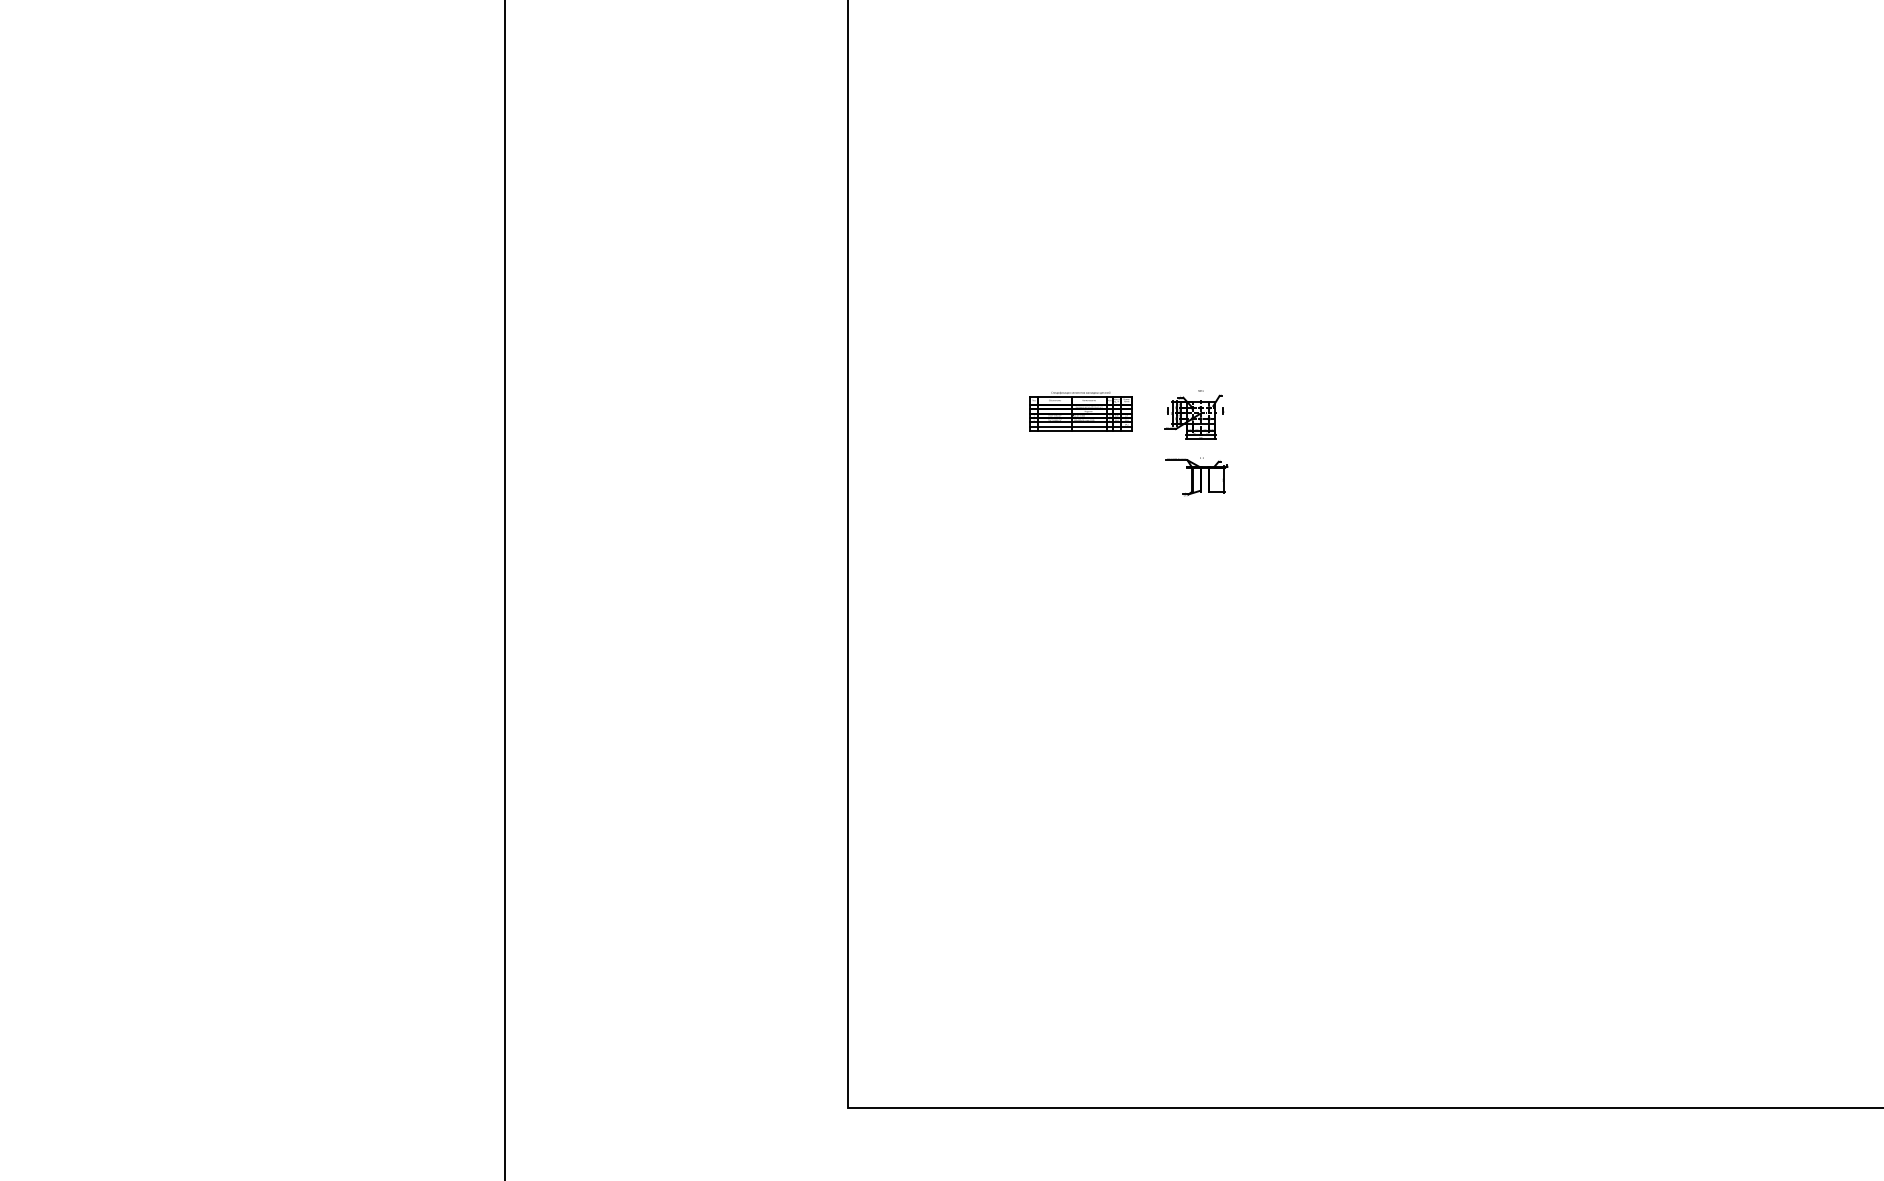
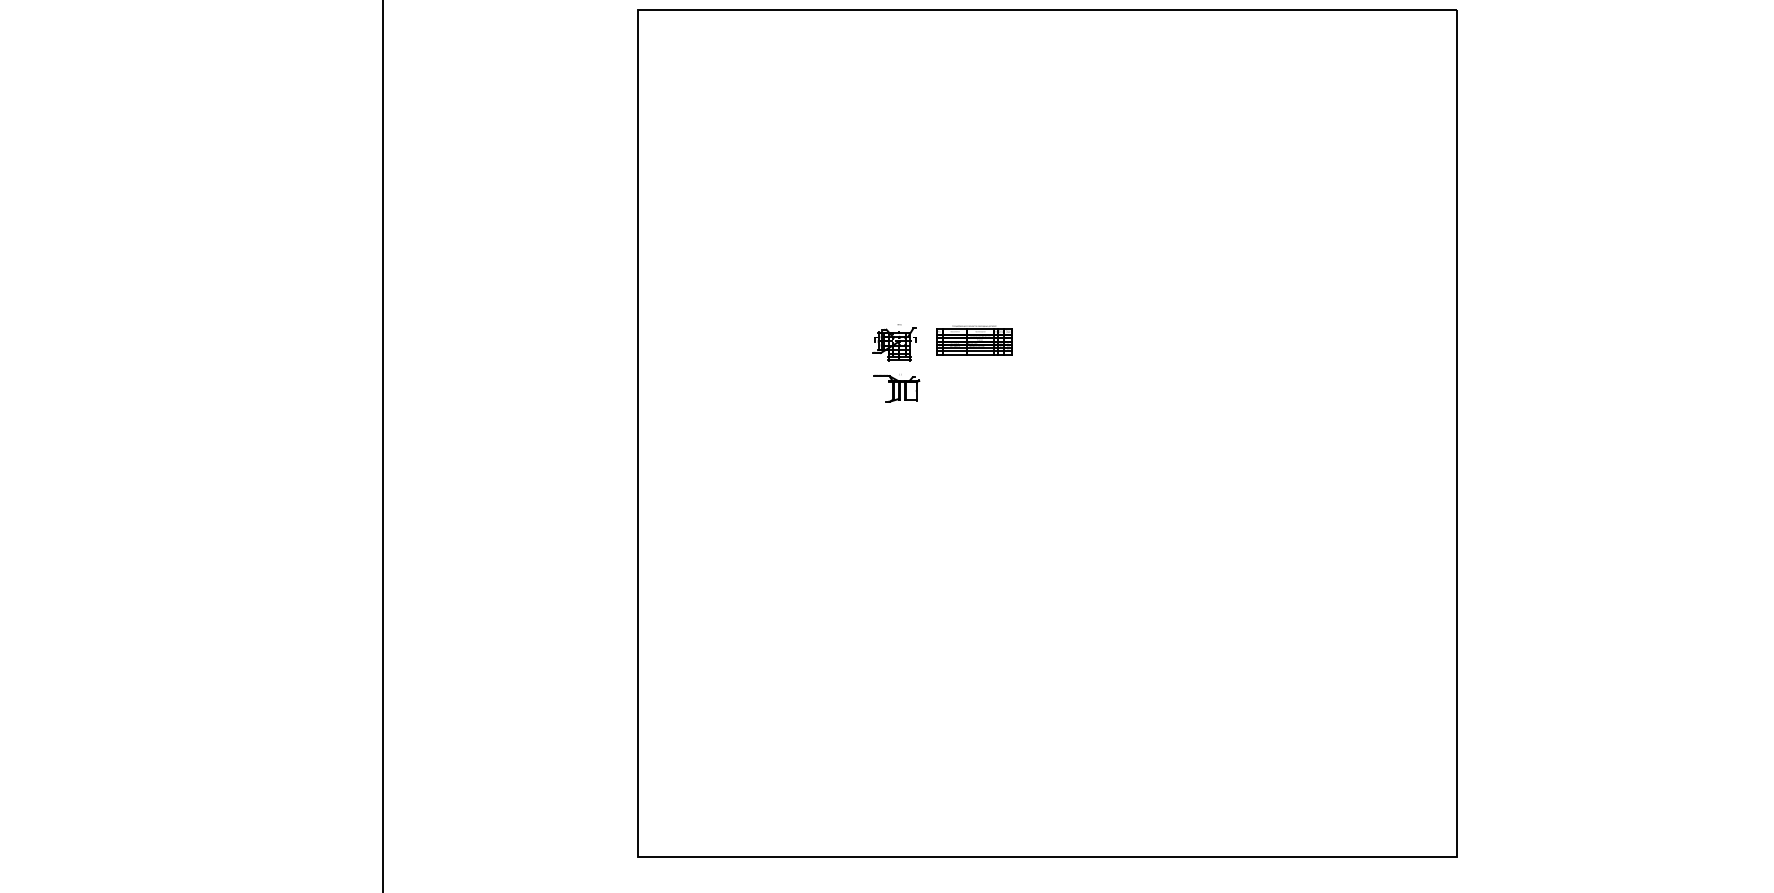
part: (1081, 412) -> (974, 340), moved

